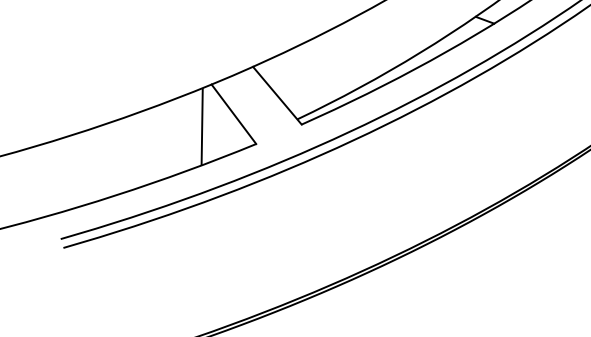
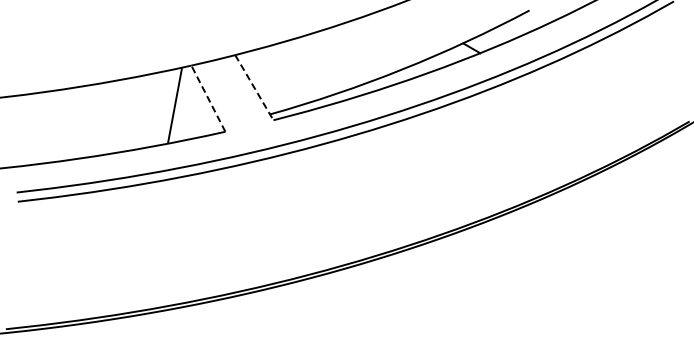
line: (277, 95) -> (254, 87), solid -> dashed
line: (233, 114) -> (208, 98), solid -> dashed

